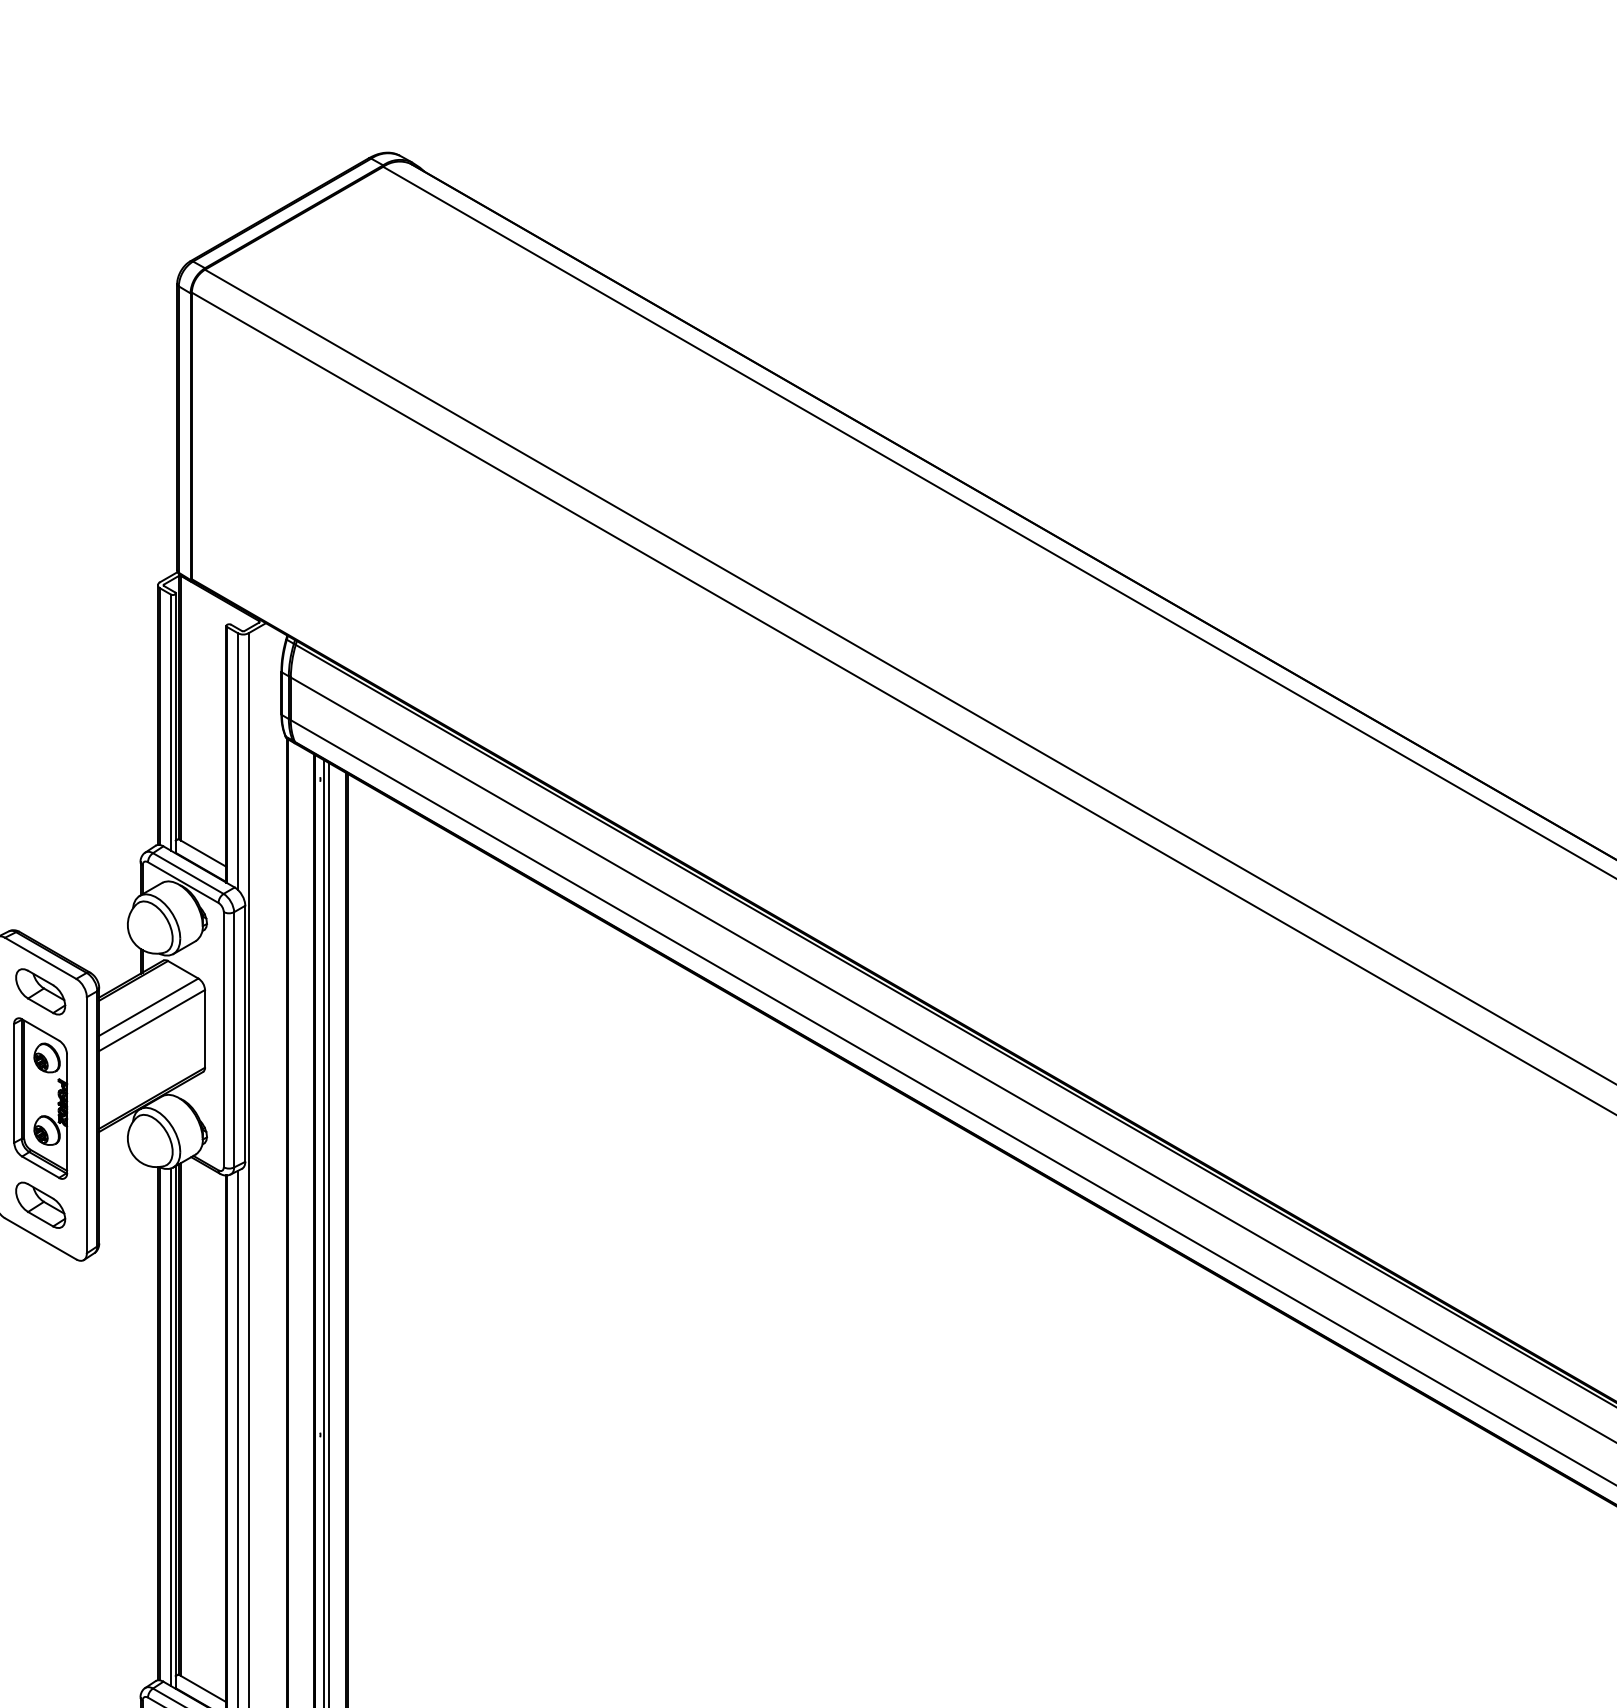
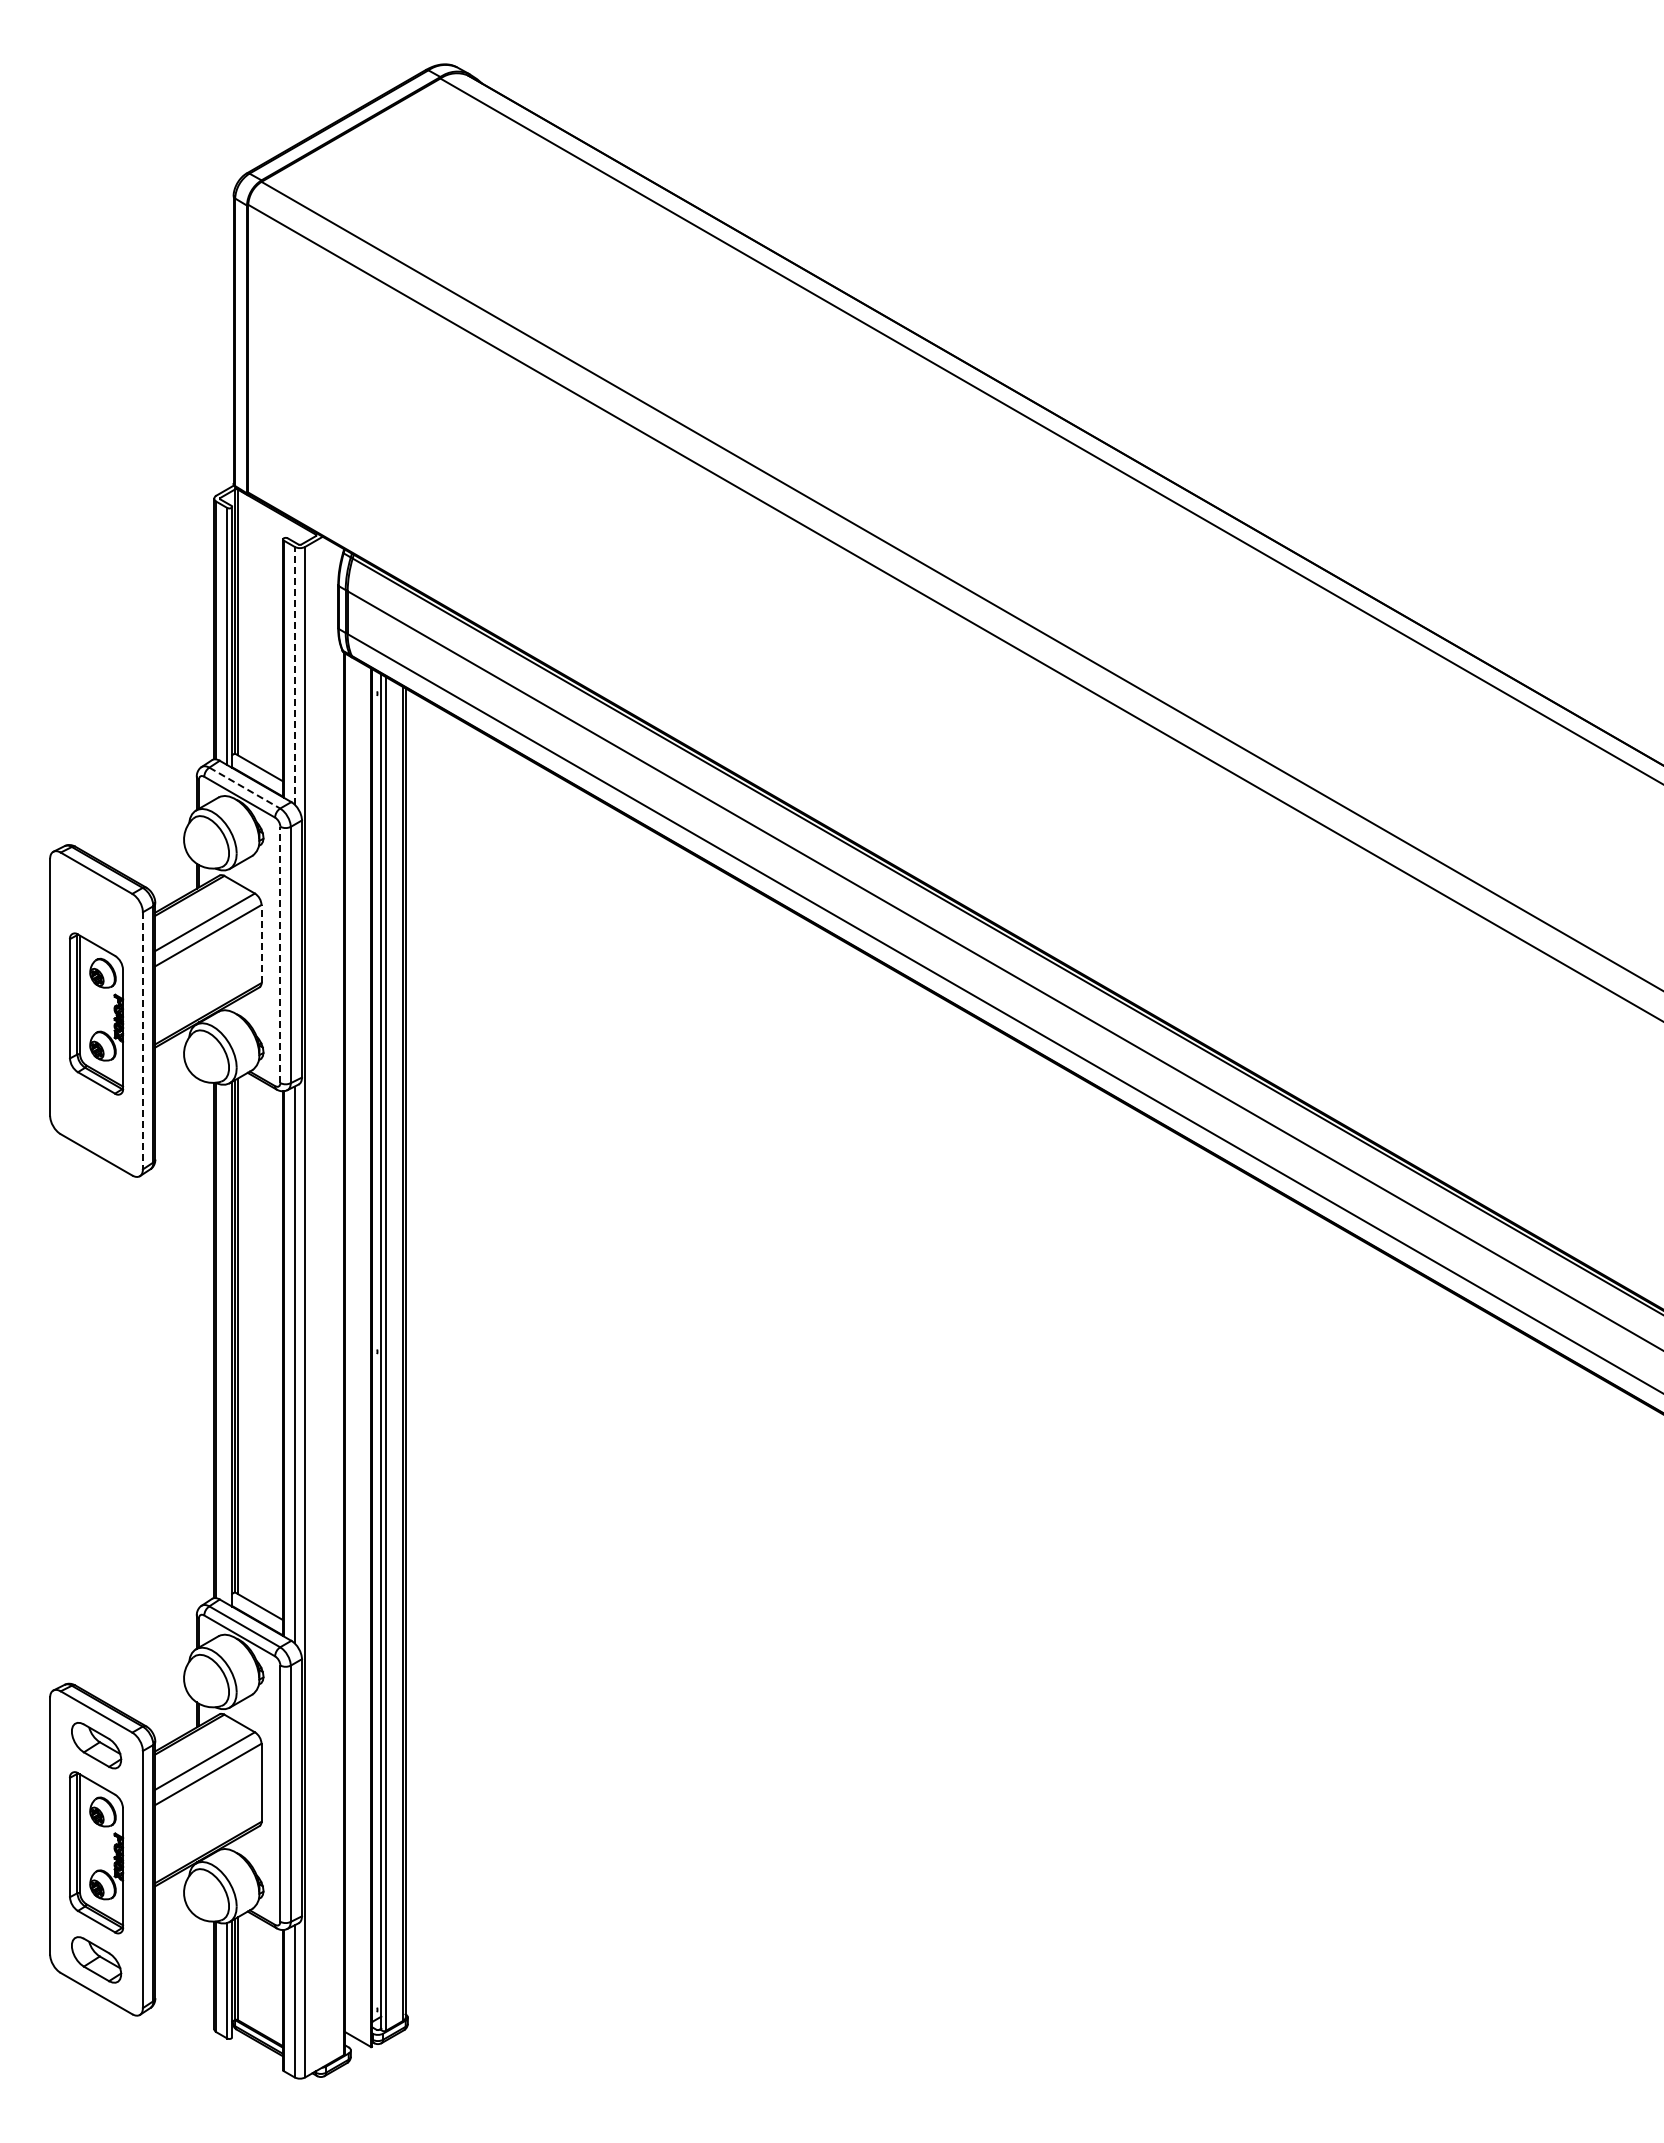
line: (237, 761) -> (294, 675), solid -> dashed
line: (188, 873) -> (244, 788), solid -> dashed
part: (40, 991) -> (96, 906), removed
line: (204, 1028) -> (261, 943), solid -> dashed
line: (223, 1039) -> (280, 954), solid -> dashed
line: (86, 1124) -> (142, 1040), solid -> dashed
part: (40, 1204) -> (96, 1120), removed
line: (171, 1426) -> (227, 1343), removed

